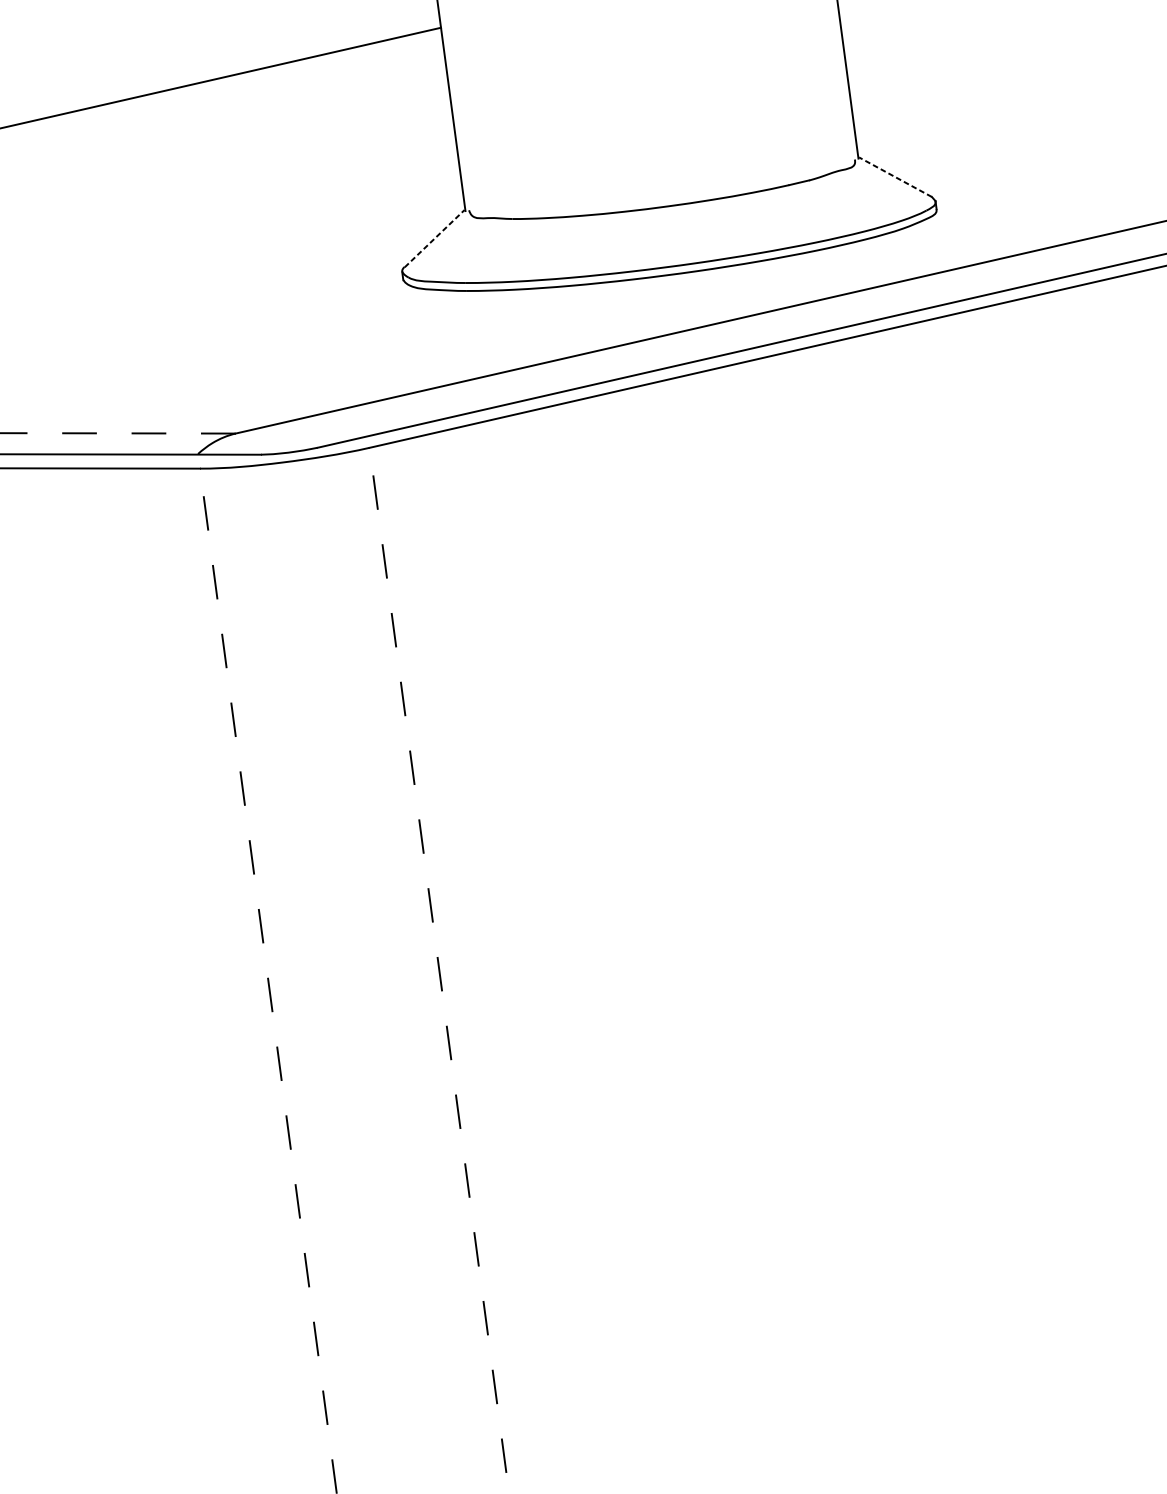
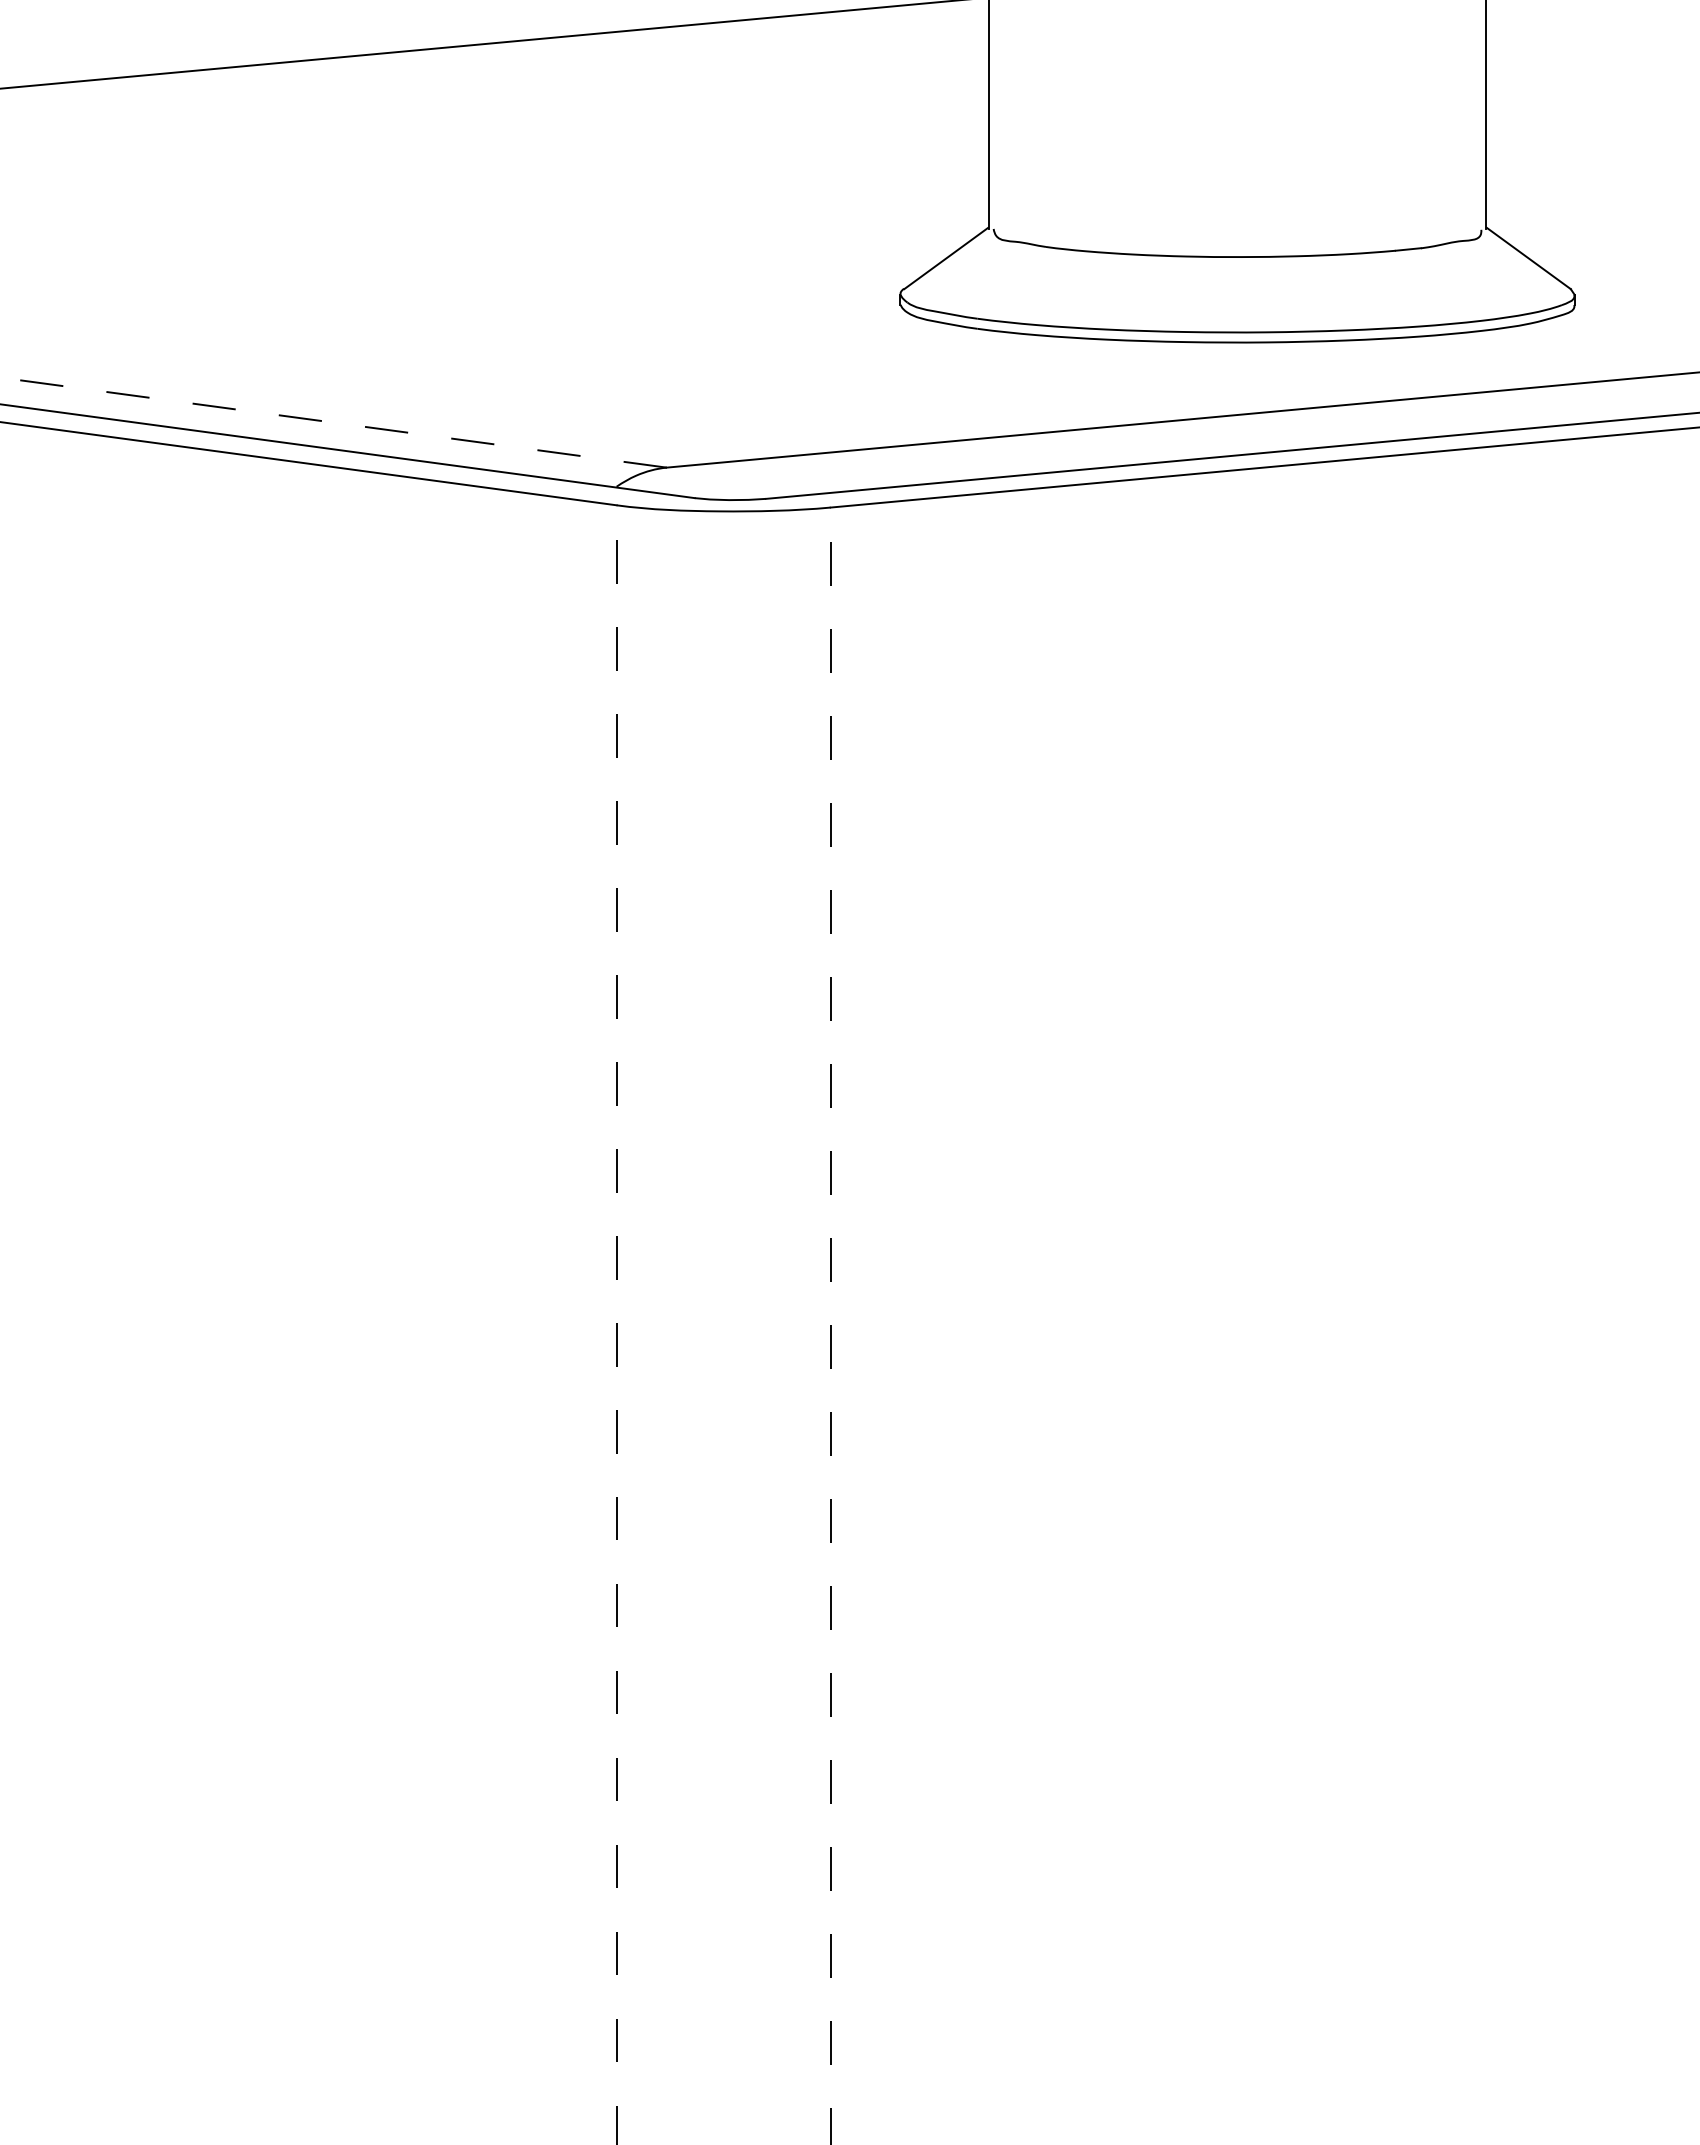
line: (895, 177) -> (1528, 258), dashed -> solid
line: (434, 238) -> (946, 258), dashed -> solid

